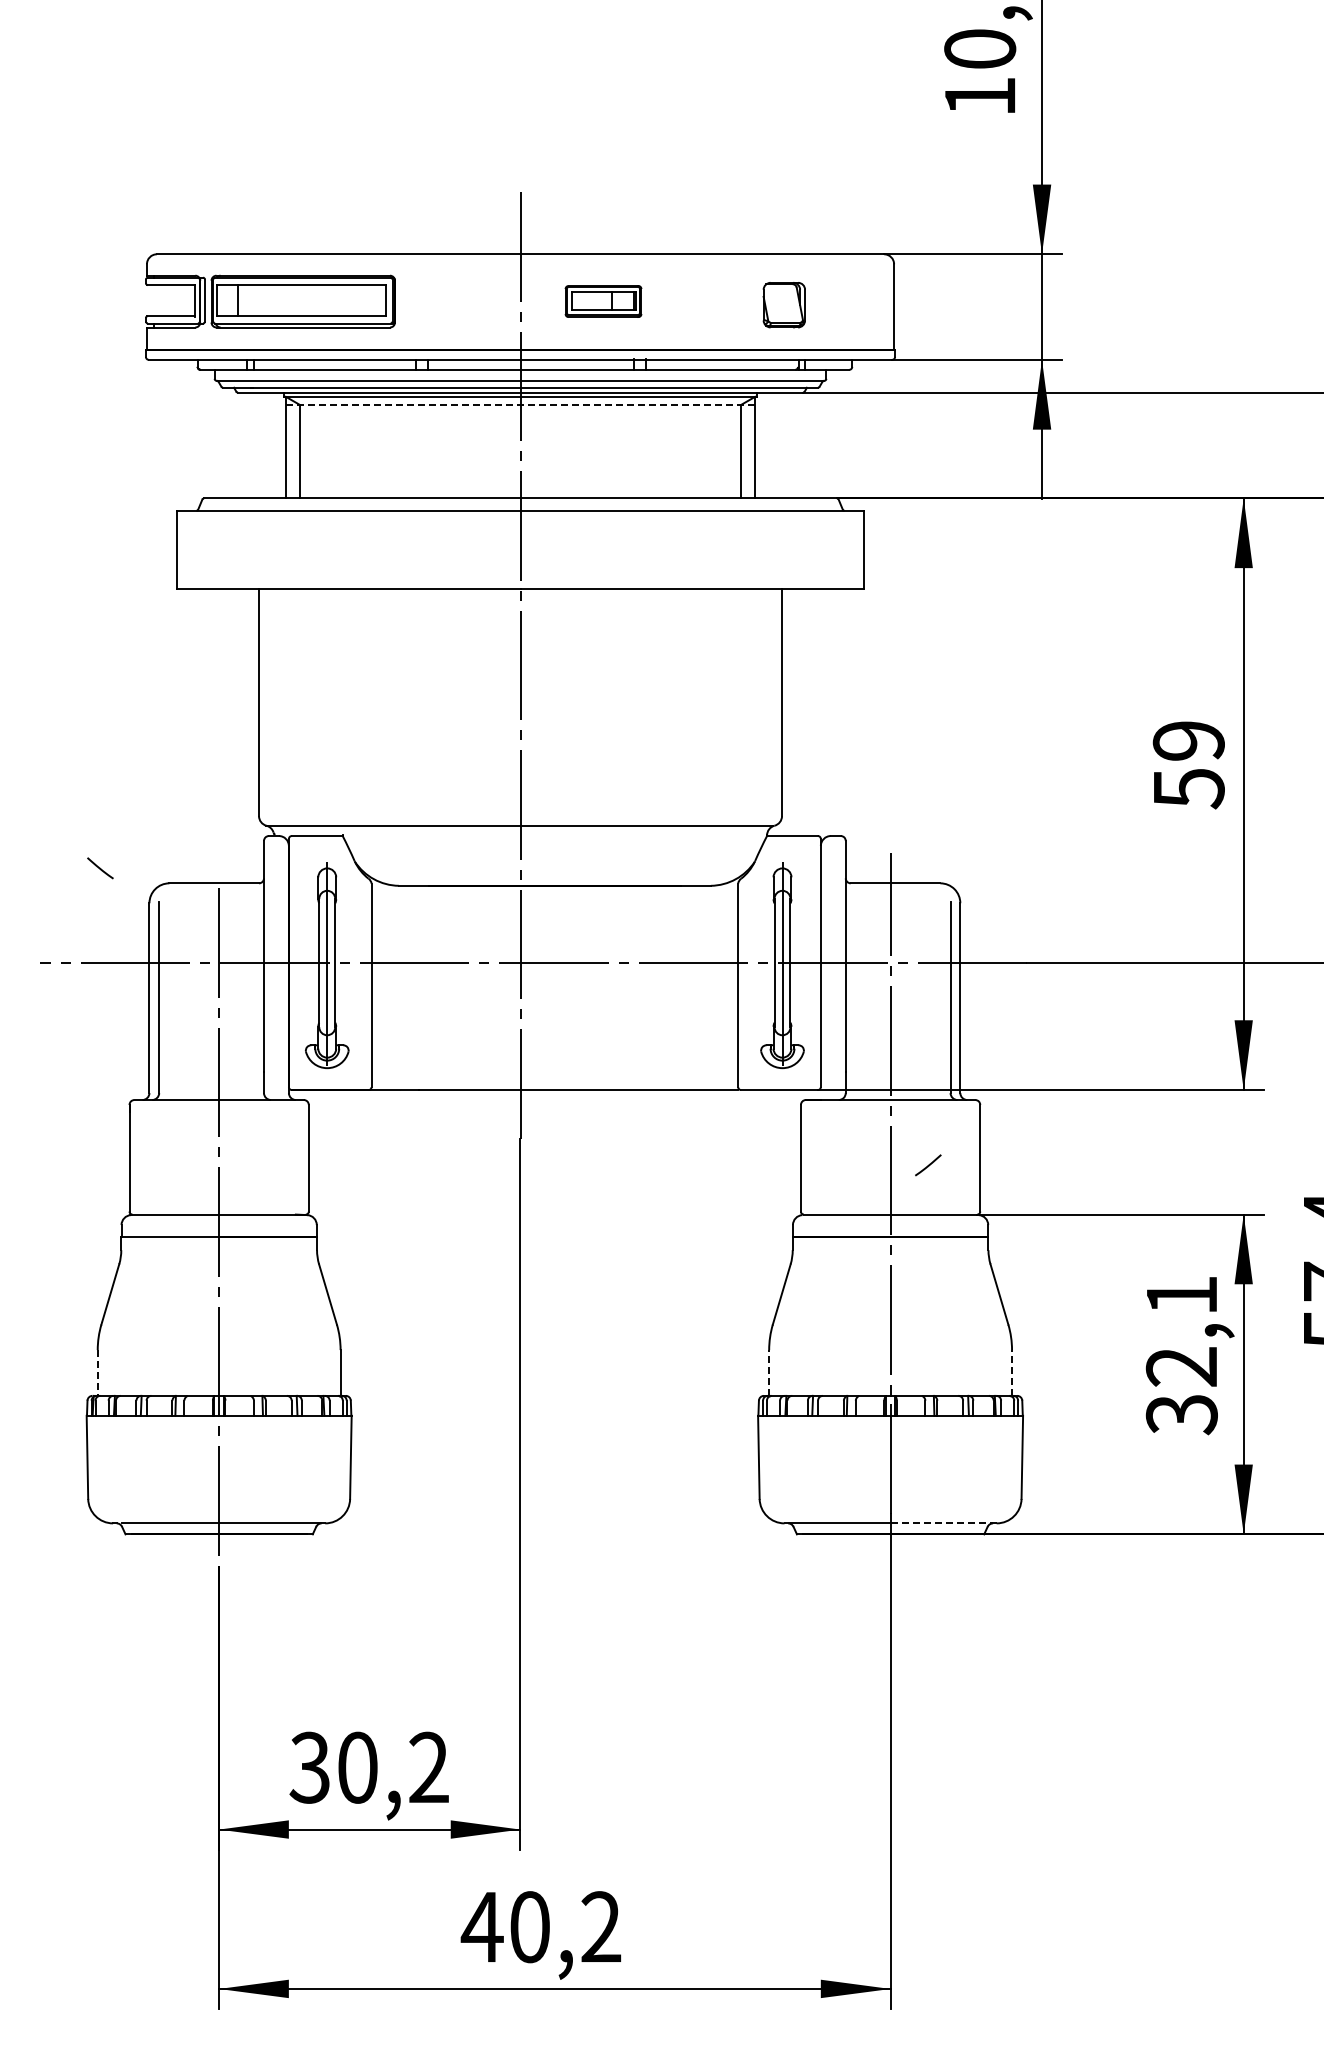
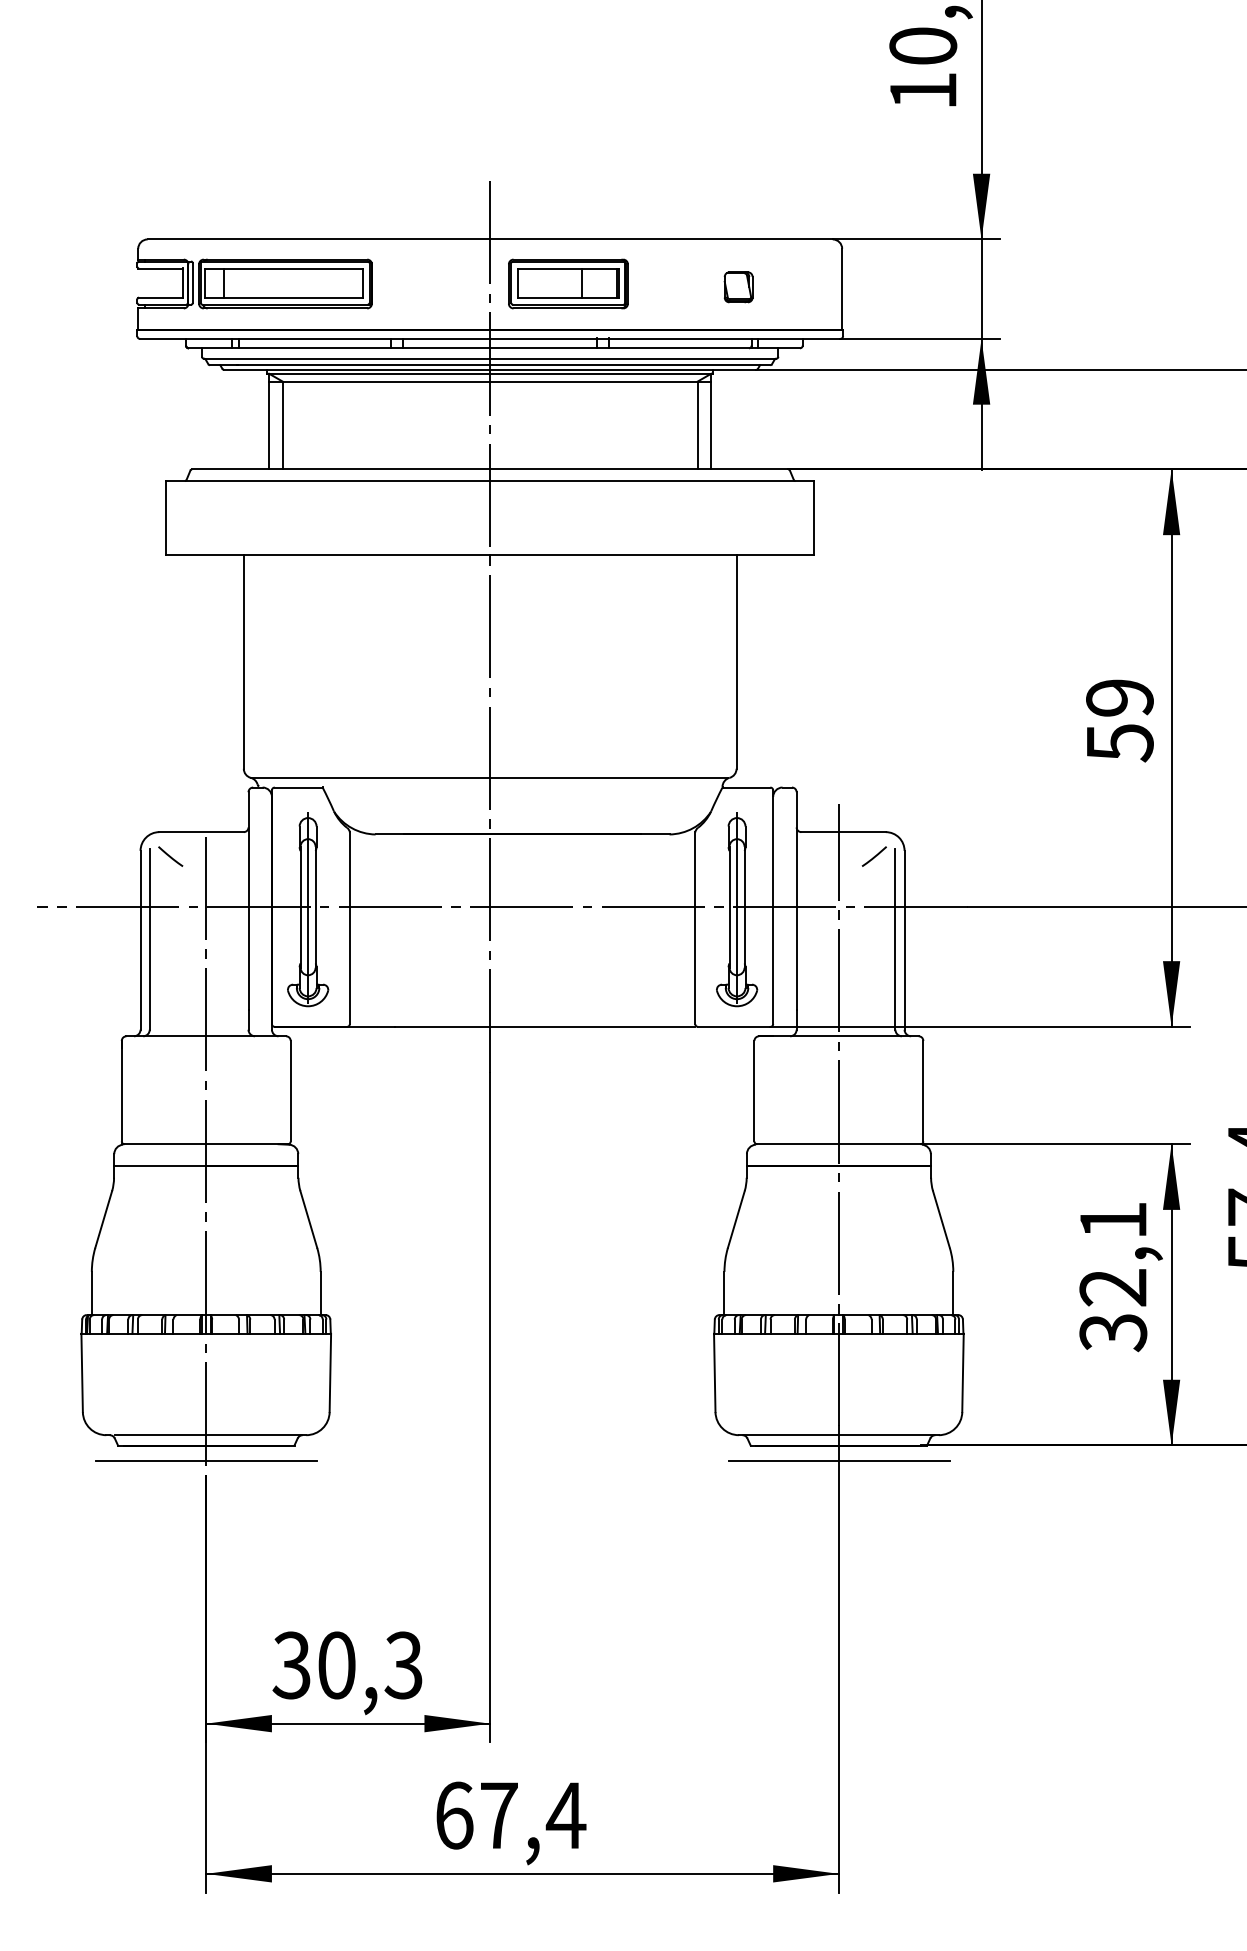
part: (603, 301) -> (568, 283), size x1.67
part: (783, 304) -> (737, 286), size x0.71
line: (520, 405) -> (490, 381), dashed -> solid
line: (100, 868) -> (170, 856), moved
line: (928, 1165) -> (874, 856), moved
line: (97, 1372) -> (91, 1293), dashed -> solid
line: (769, 1372) -> (724, 1293), dashed -> solid
line: (1012, 1372) -> (953, 1293), dashed -> solid
line: (944, 1523) -> (889, 1435), dashed -> solid
line: (219, 1550) -> (206, 1460), added
line: (890, 1550) -> (838, 1460), added
text: (428, 1767) -> (403, 1665), 30,2 -> 30,3
text: (541, 1927) -> (509, 1815), 40,2 -> 67,4

